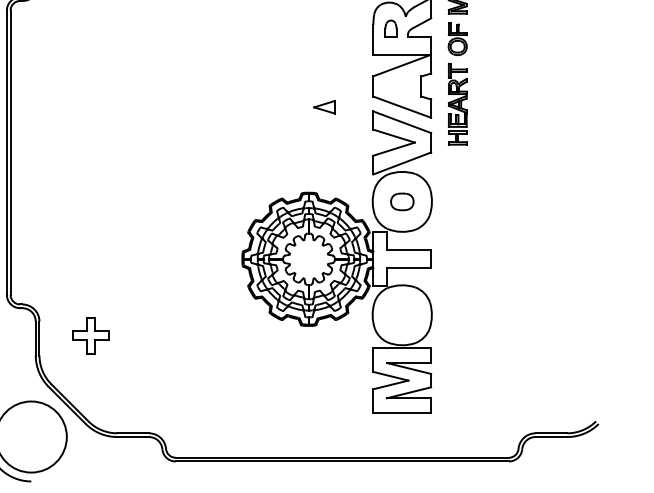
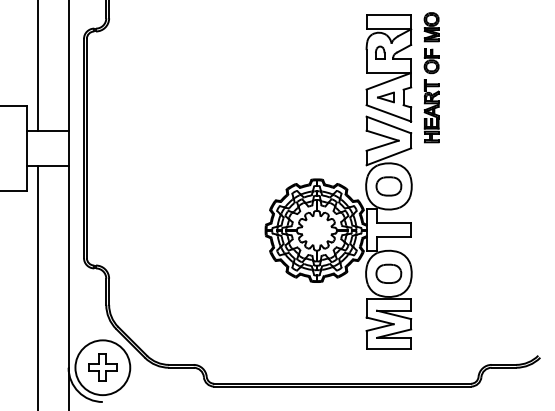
part: (323, 107) -> (385, 97), moved
part: (401, 201) -> (388, 186), size x1.43
part: (401, 314) -> (388, 273), added
part: (90, 335) -> (102, 367), moved

